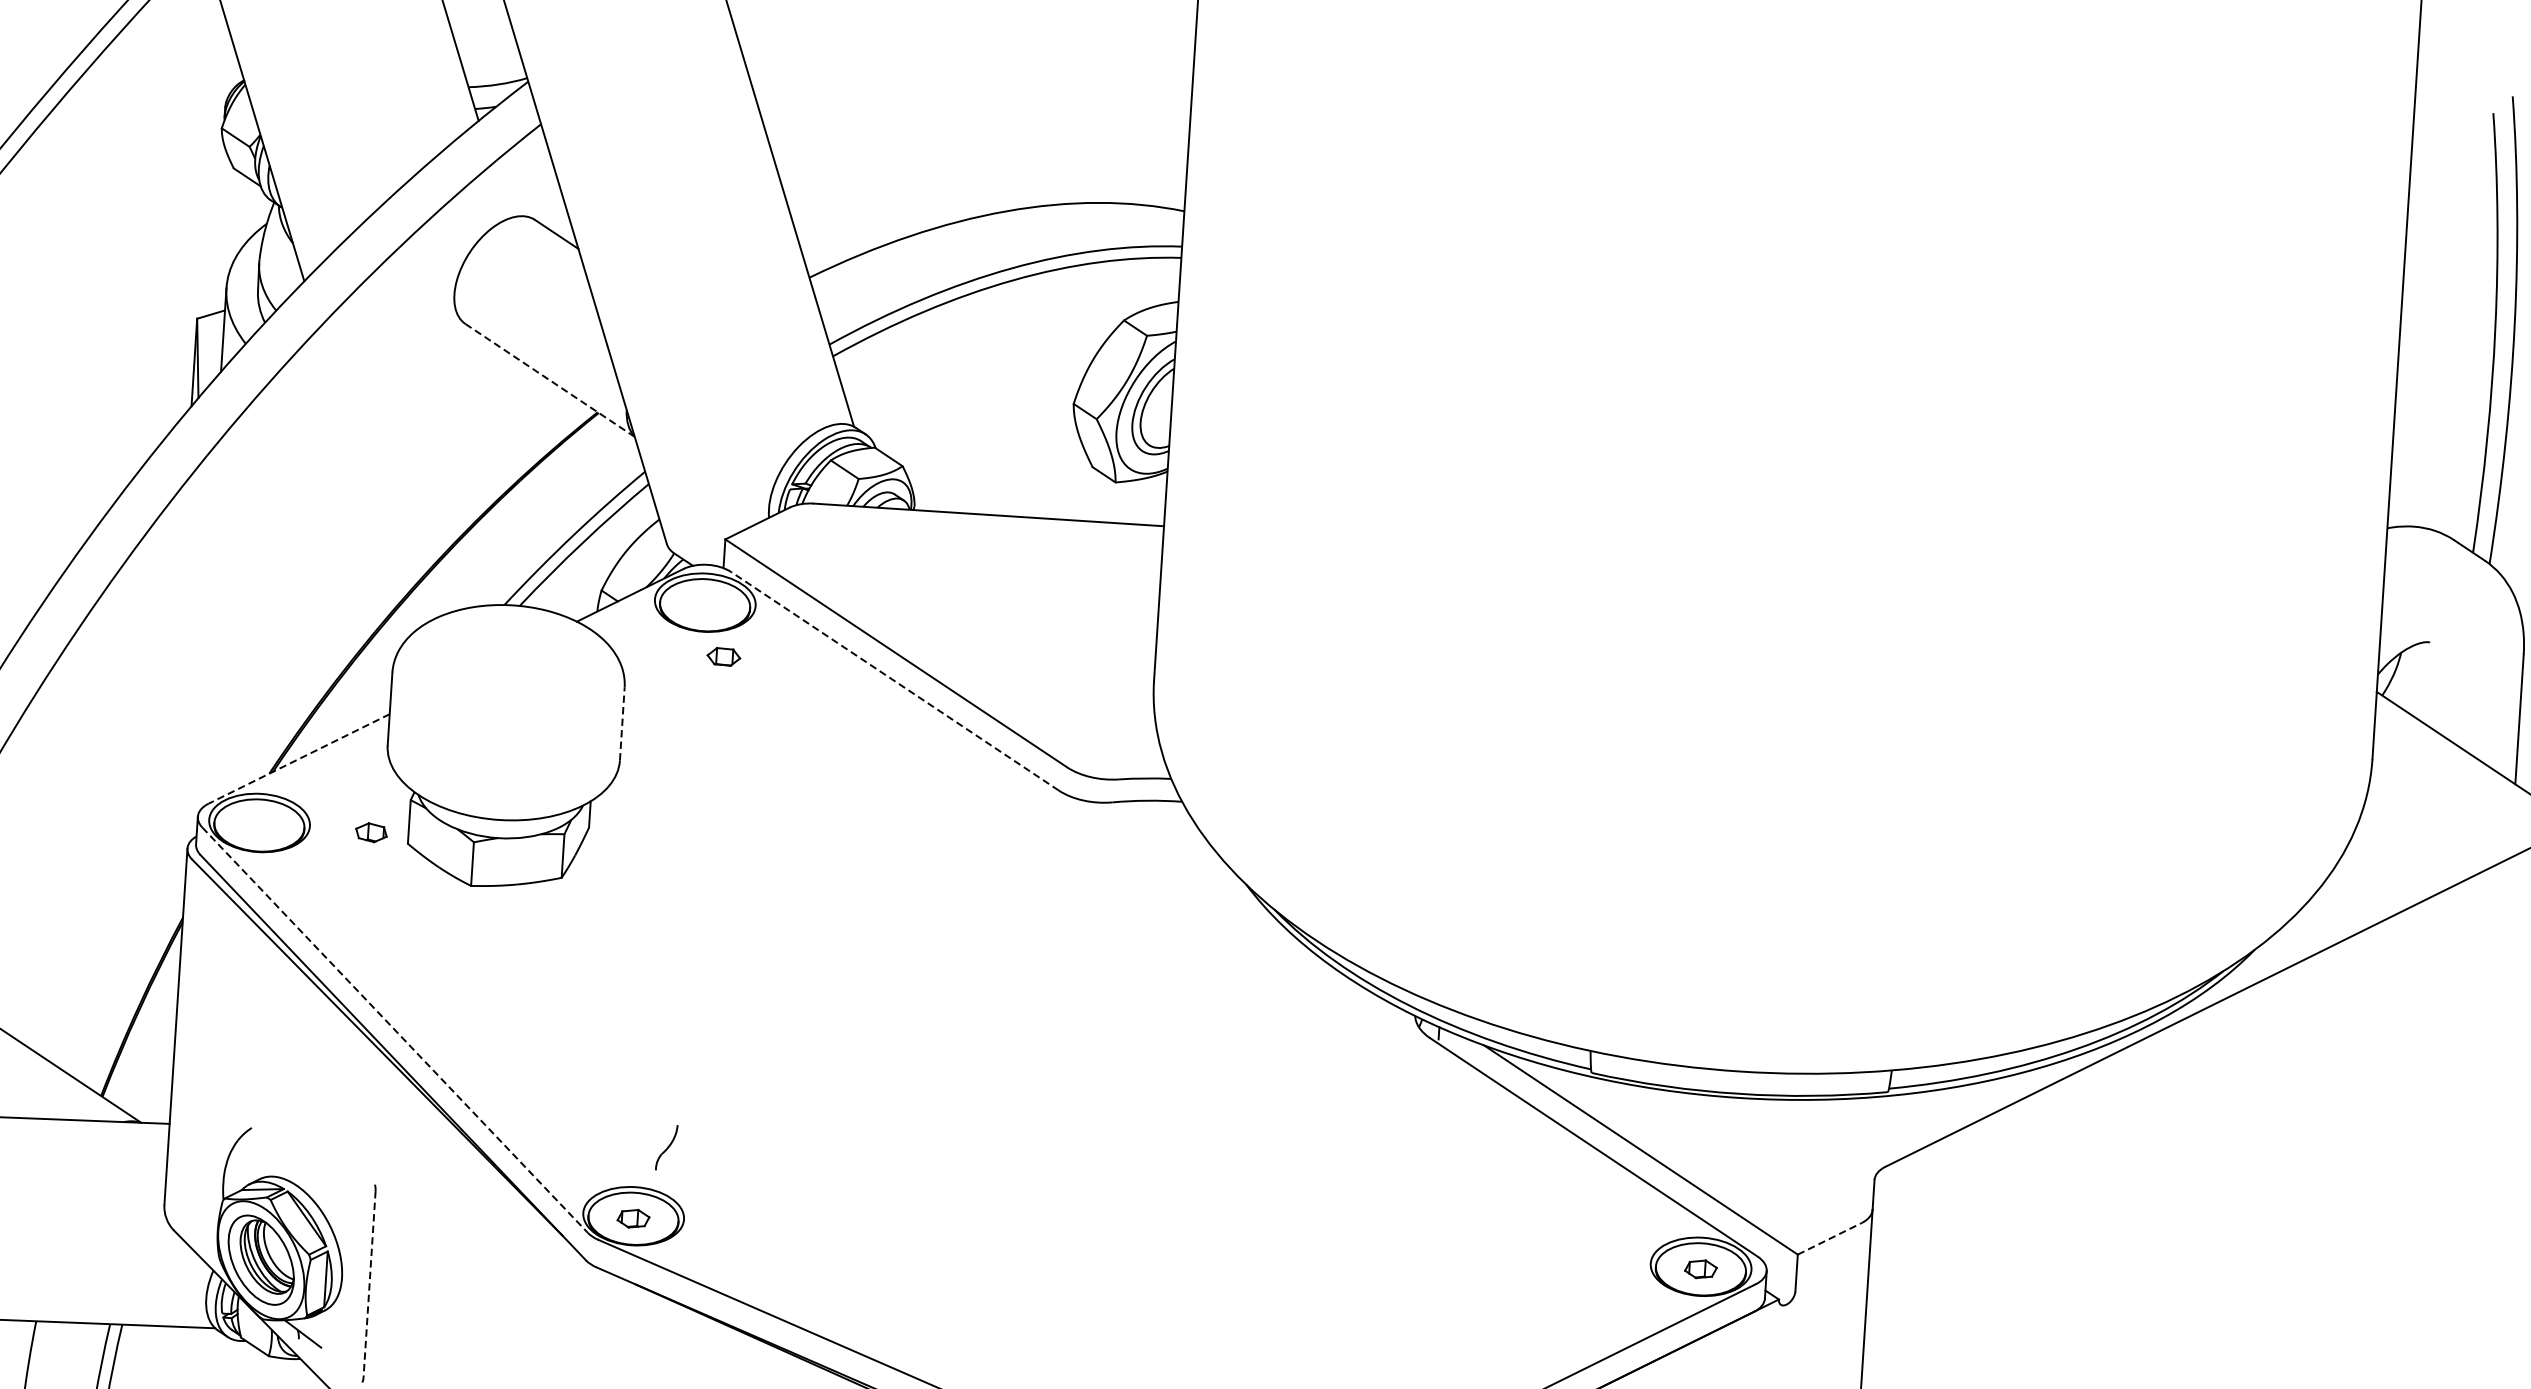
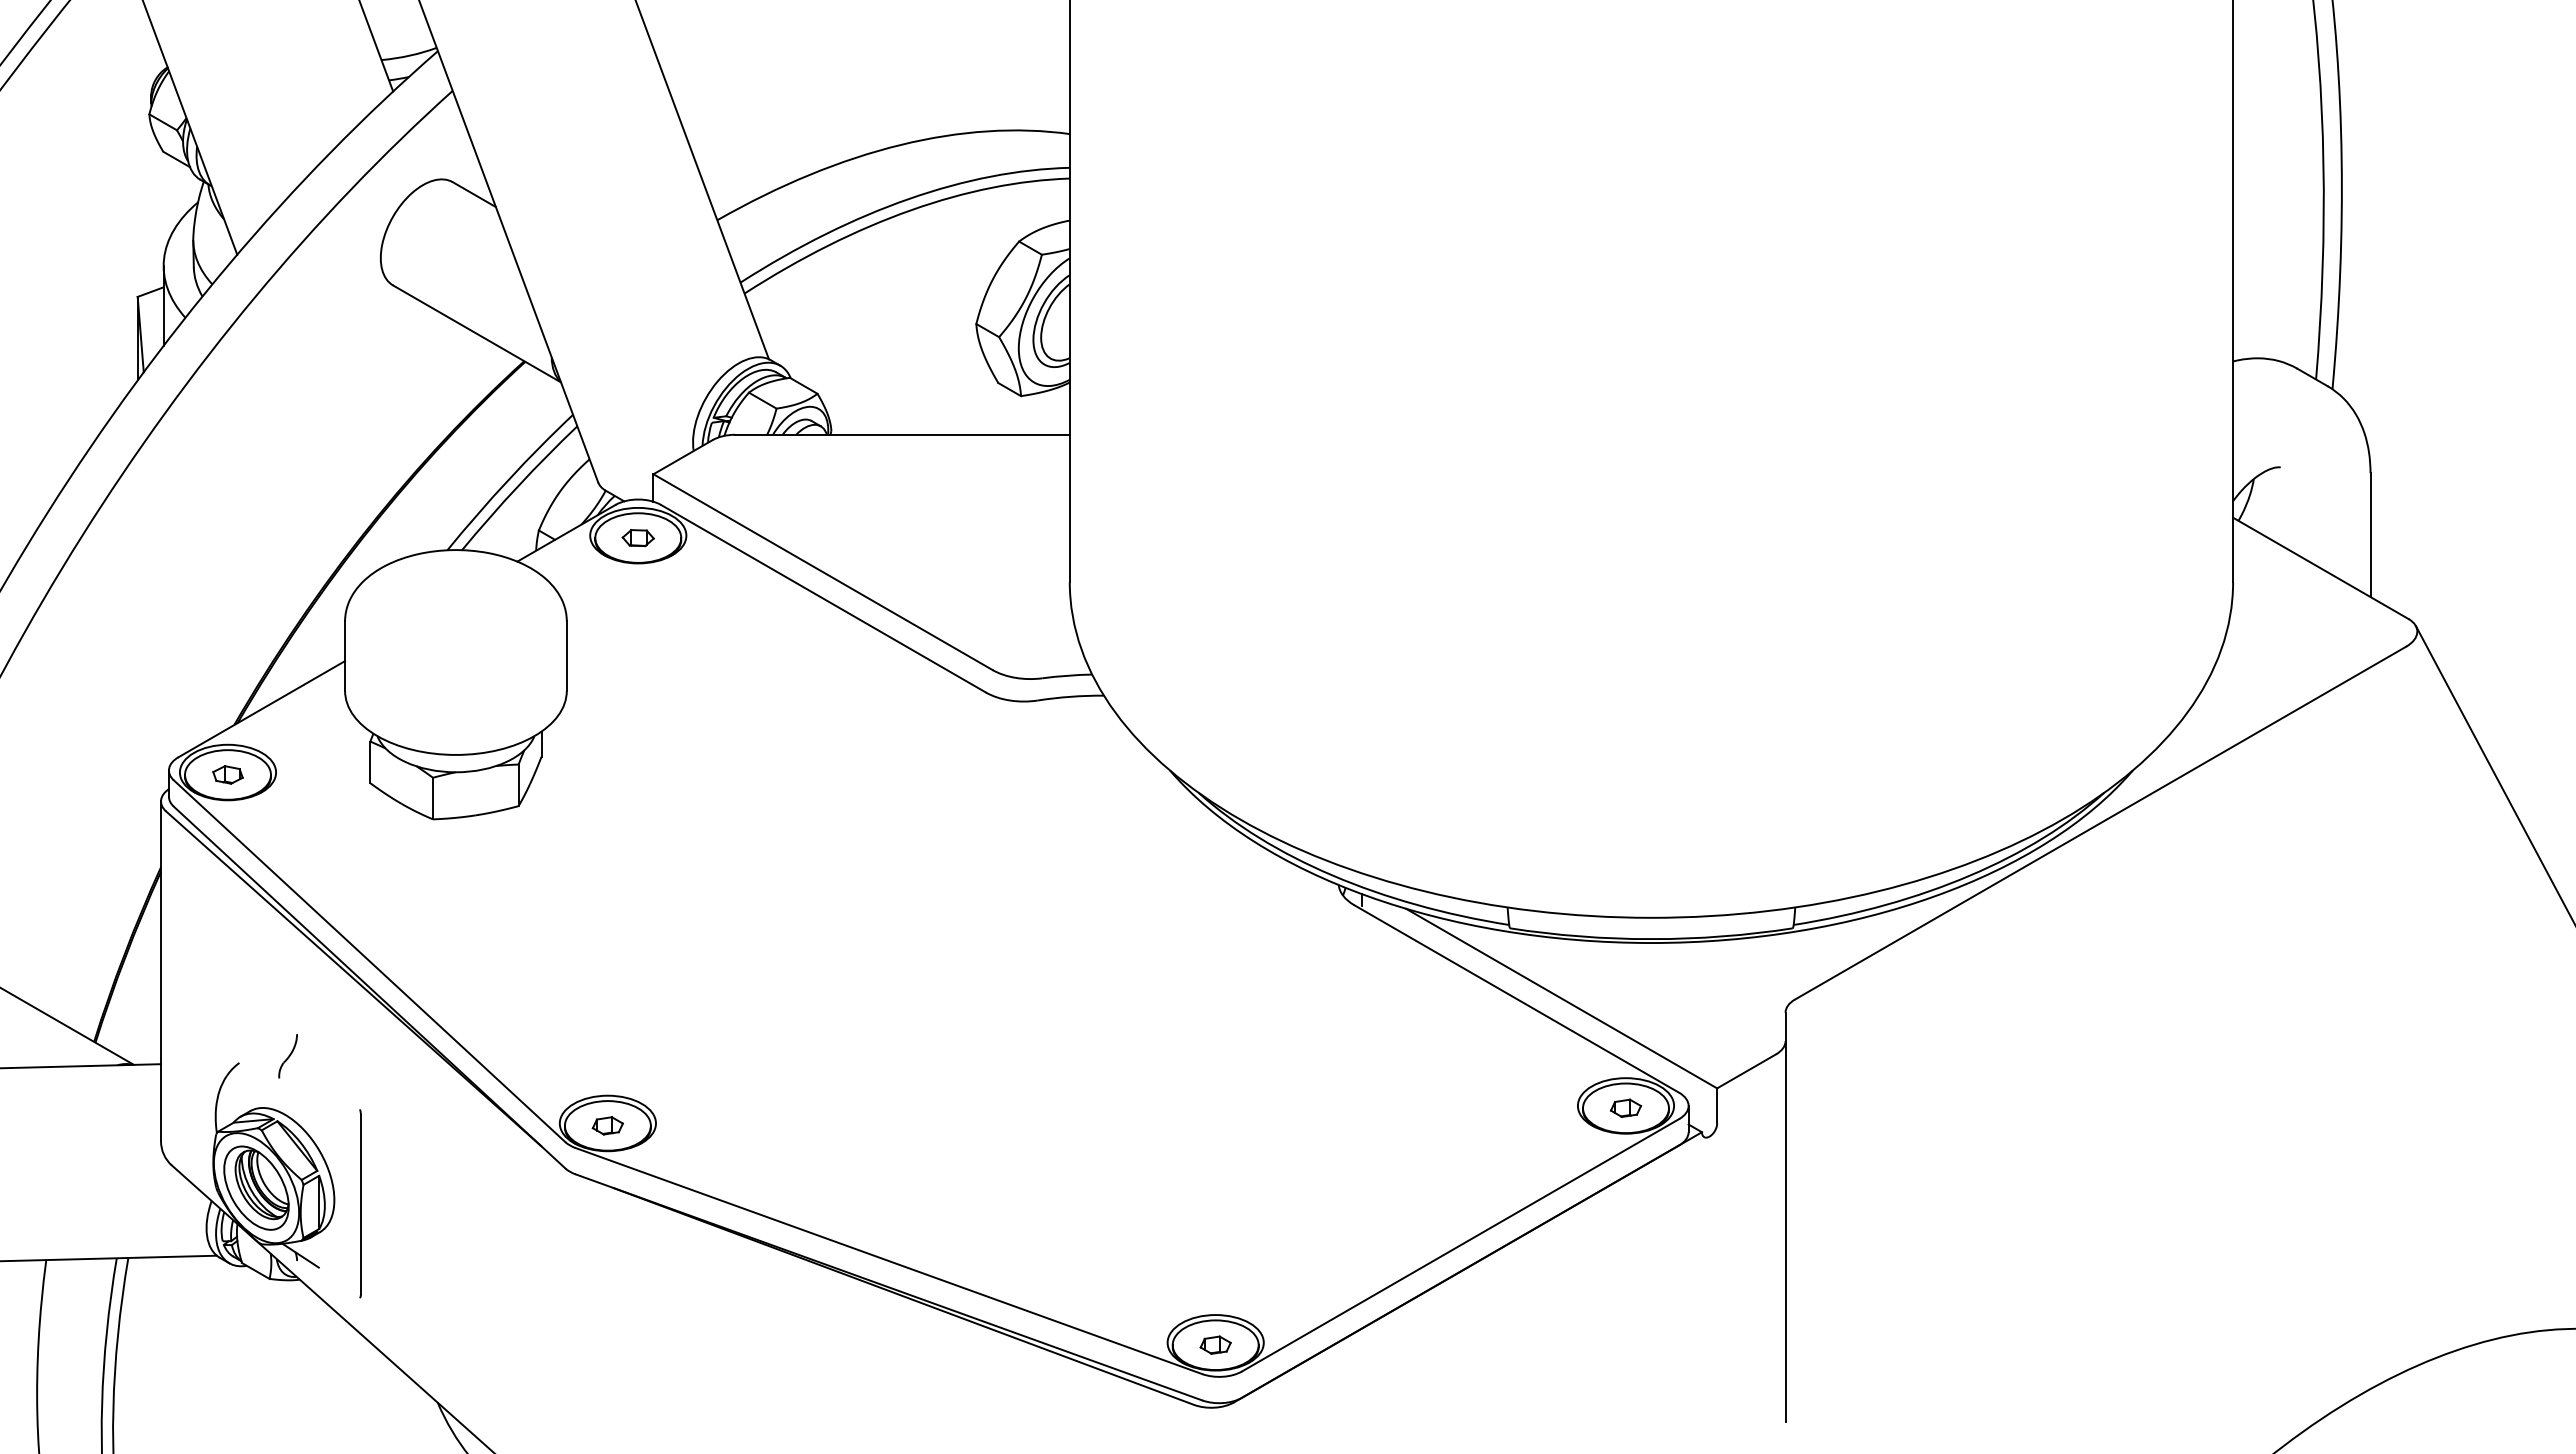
line: (550, 380) -> (477, 333), dashed -> solid
part: (723, 657) -> (637, 538), moved
line: (895, 681) -> (823, 598), dashed -> solid
line: (621, 724) -> (566, 656), dashed -> solid
line: (298, 759) -> (261, 709), dashed -> solid
part: (370, 832) -> (227, 774), moved
line: (394, 1030) -> (369, 961), dashed -> solid
part: (666, 1147) -> (287, 1056), moved
line: (1830, 1238) -> (1747, 1071), dashed -> solid
line: (369, 1285) -> (360, 1205), dashed -> solid

